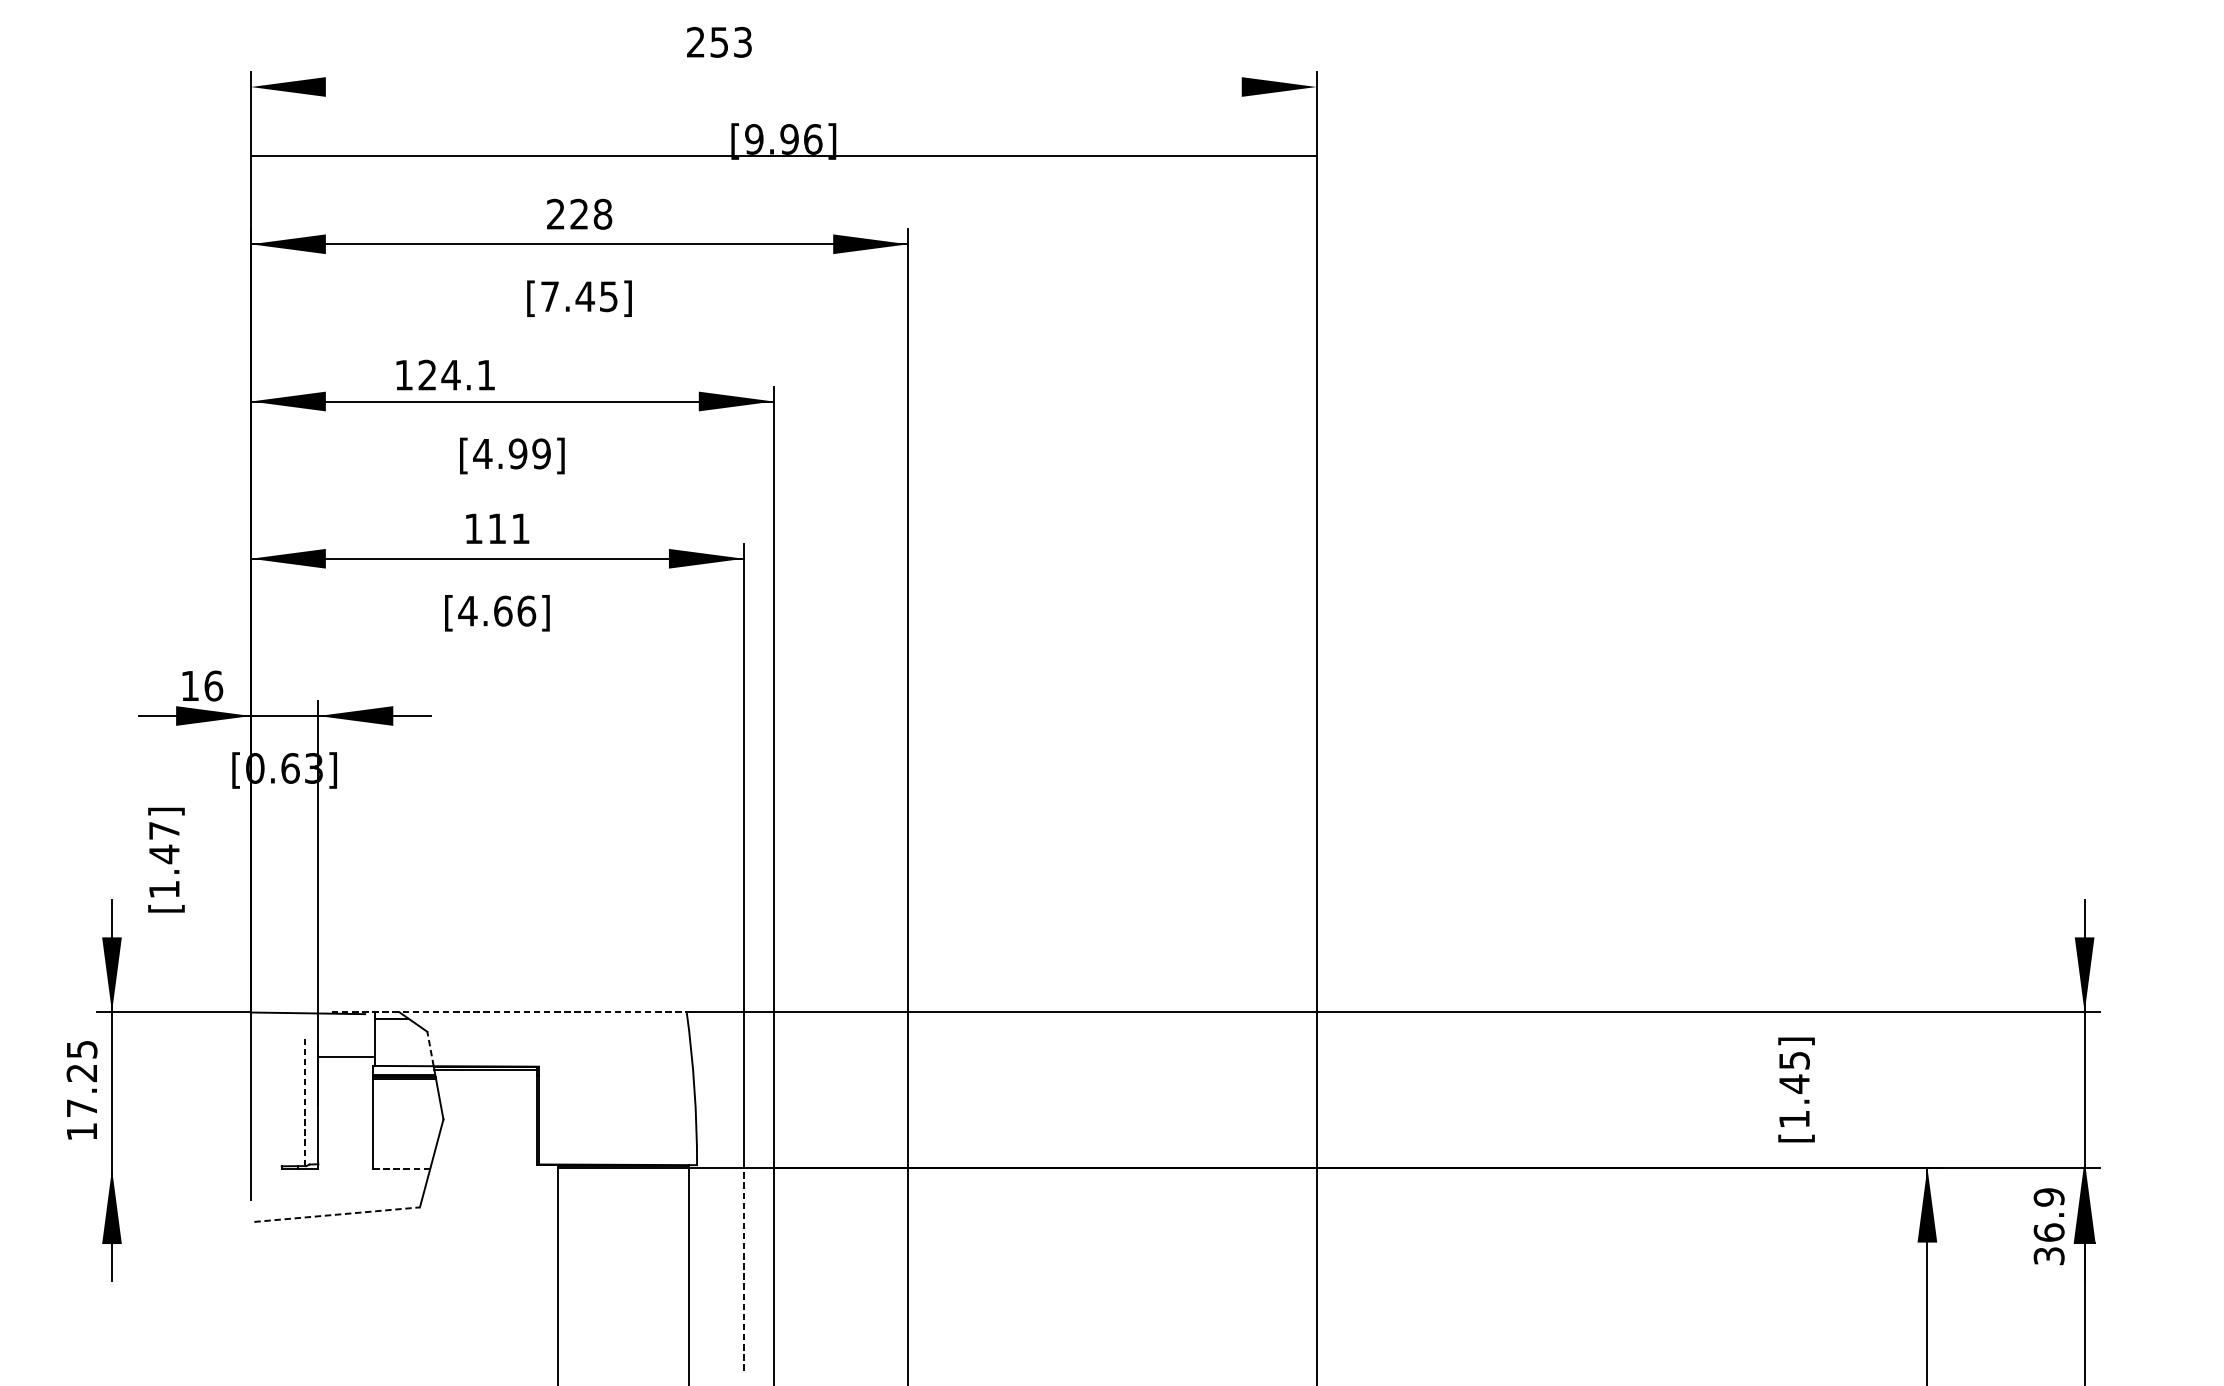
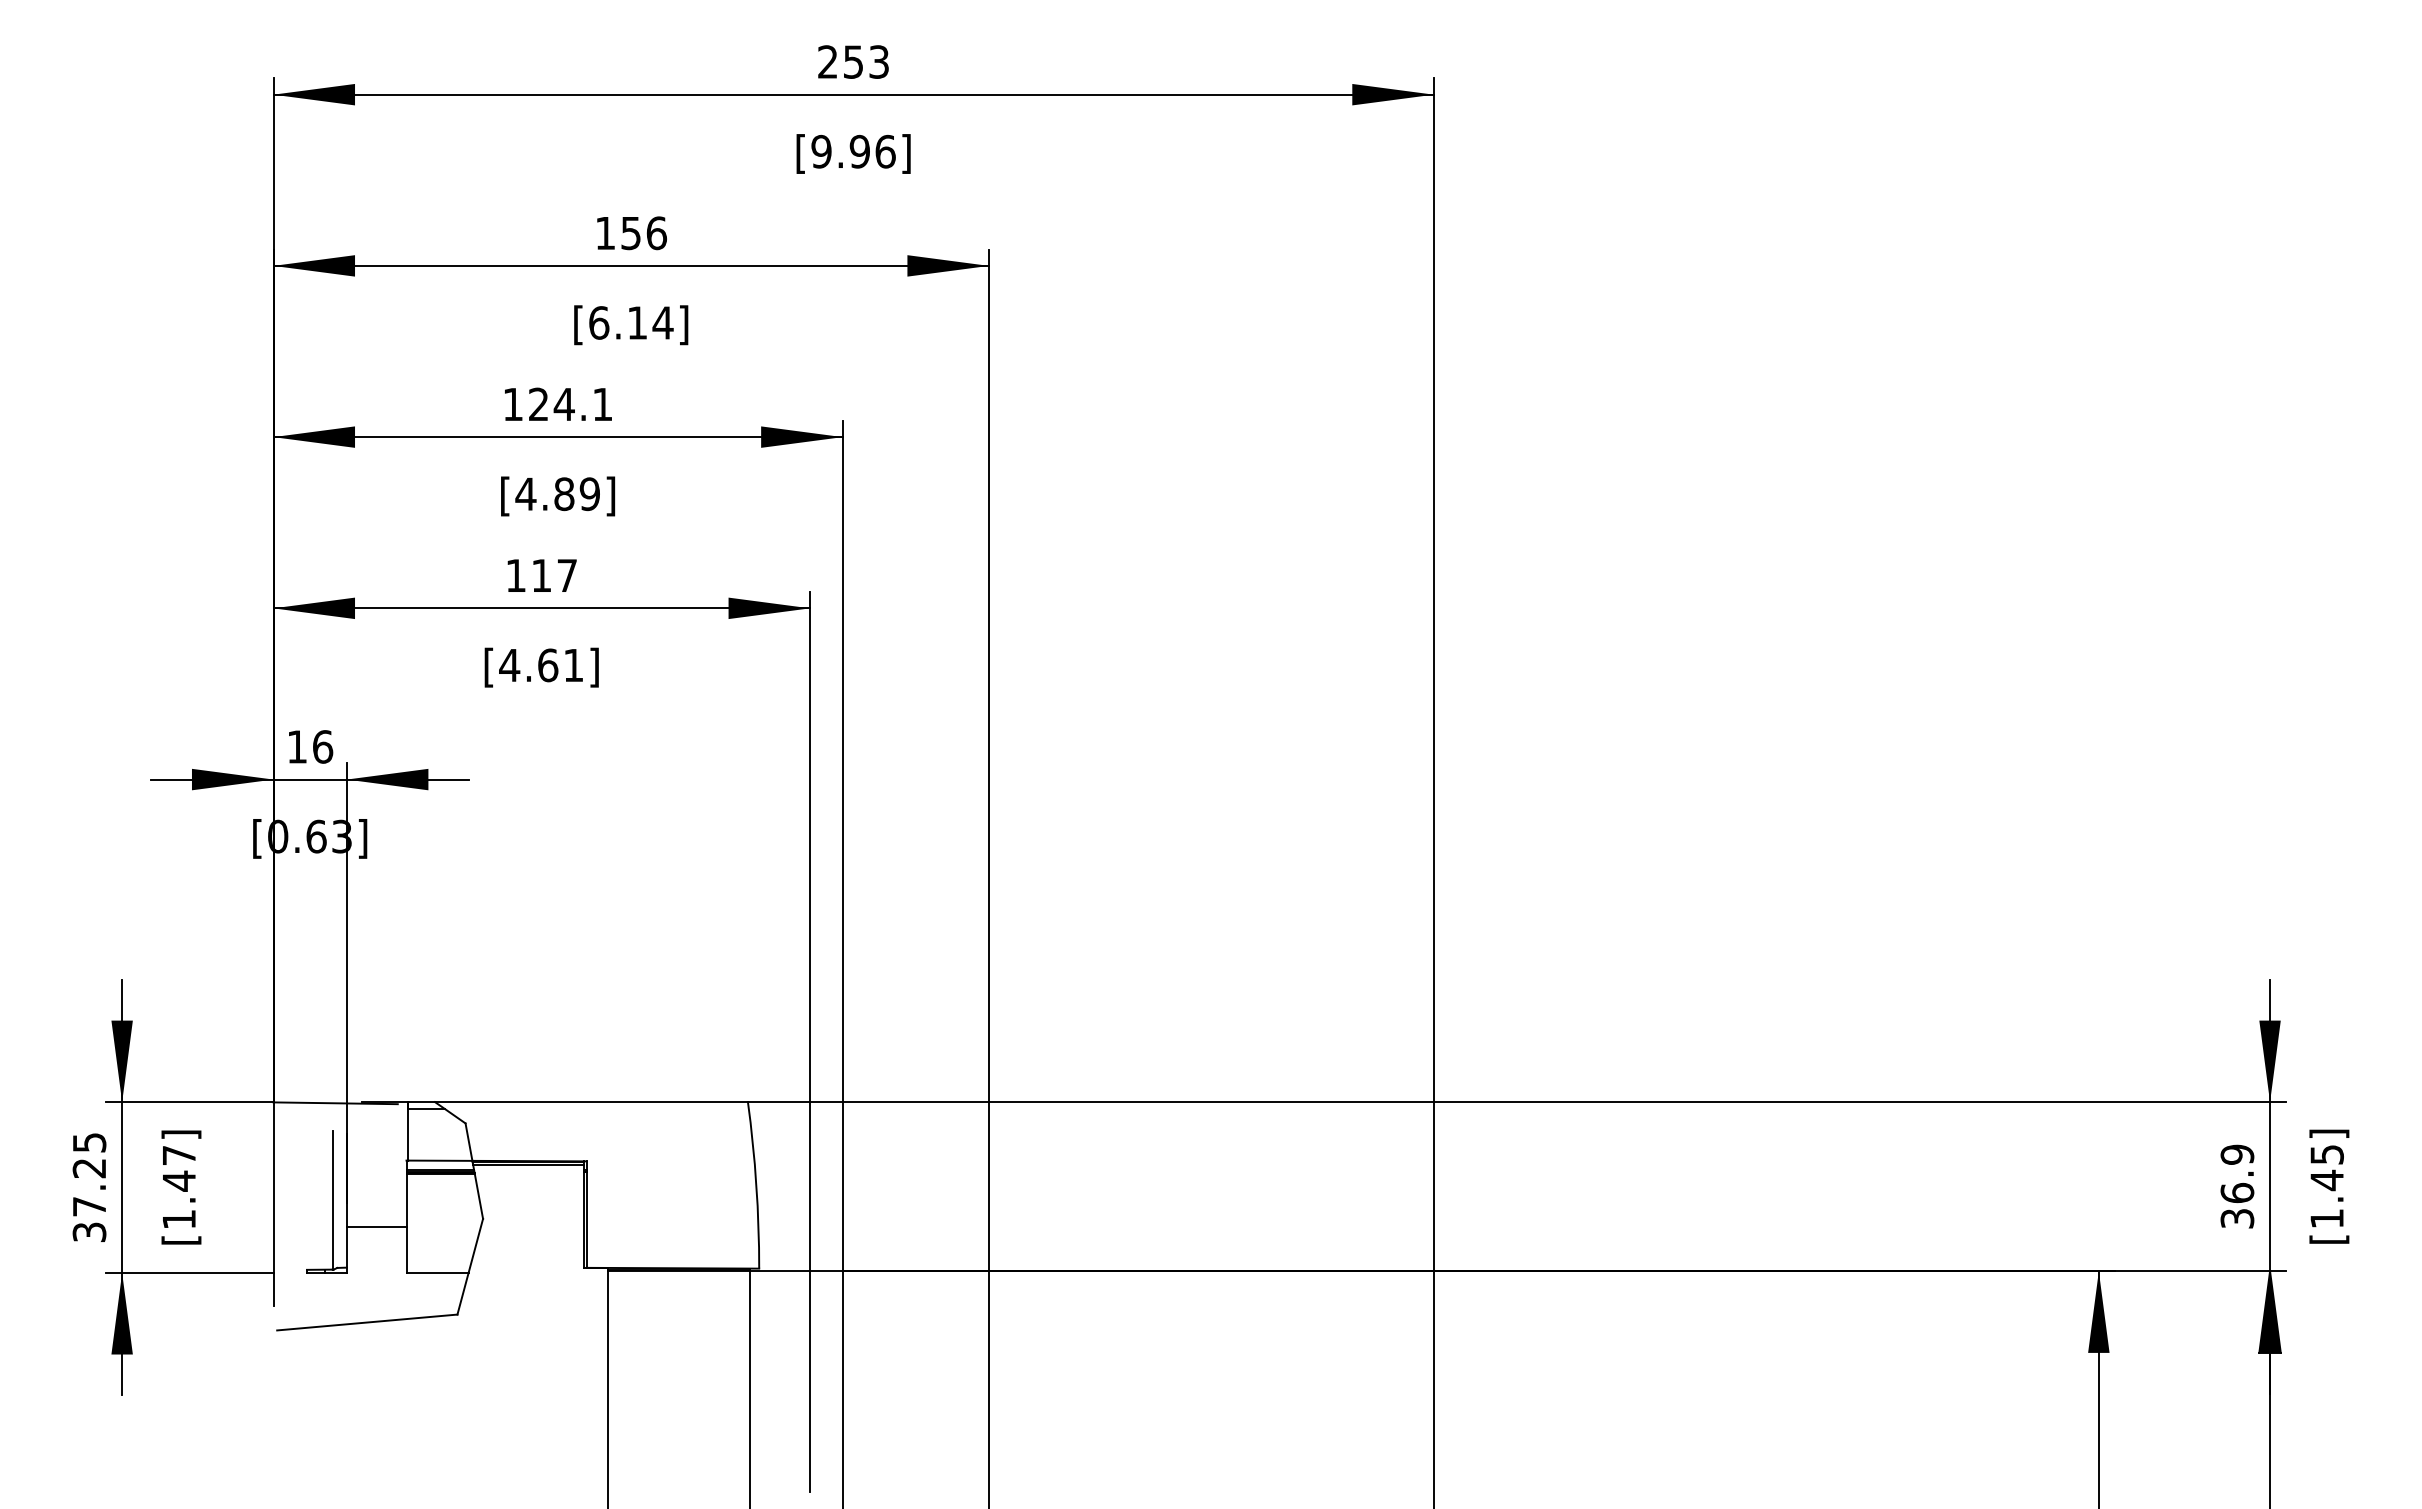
text: (719, 41) -> (853, 61), moved
line: (783, 155) -> (853, 94), moved
text: (579, 214) -> (631, 233), 228 -> 156
text: (579, 296) -> (631, 322), [7.45] -> [6.14]
text: (445, 374) -> (558, 403), moved
text: (518, 454) -> (564, 494), [4.99] -> [4.89]
text: (520, 528) -> (566, 575), 111 -> 117
text: (526, 611) -> (573, 665), [4.66] -> [4.61]
text: (203, 685) -> (311, 746), moved
text: (166, 860) -> (181, 1187), moved
line: (509, 1012) -> (555, 1102), dashed -> solid
line: (430, 1048) -> (468, 1141), dashed -> solid
line: (345, 1057) -> (376, 1227), moved
text: (1796, 1089) -> (2329, 1186), moved
line: (305, 1101) -> (332, 1199), dashed -> solid
text: (82, 1131) -> (89, 1232), 17.25 -> 37.25
line: (173, 1168) -> (189, 1272), added
line: (402, 1168) -> (438, 1272), dashed -> solid
line: (337, 1214) -> (367, 1322), dashed -> solid
text: (2049, 1226) -> (2237, 1186), moved
line: (744, 1268) -> (810, 1381), dashed -> solid

